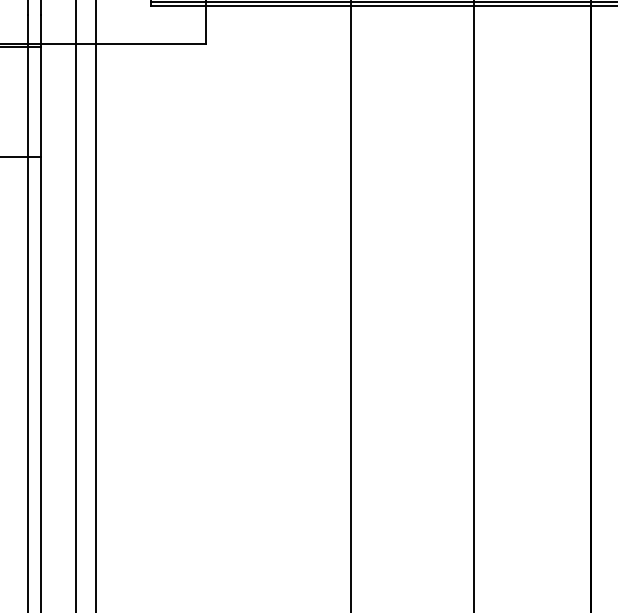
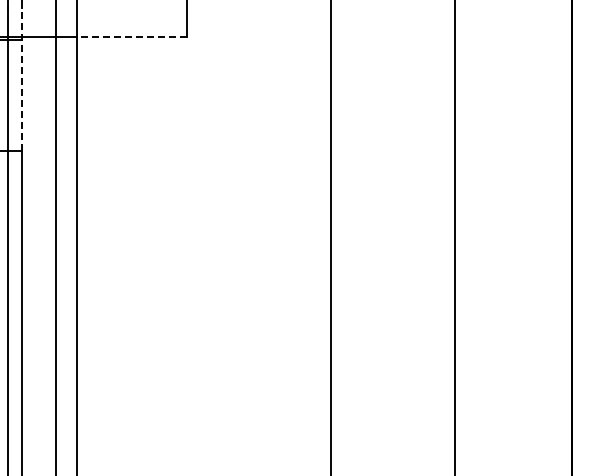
line: (150, 43) -> (131, 36), solid -> dashed
line: (41, 85) -> (22, 78), solid -> dashed

